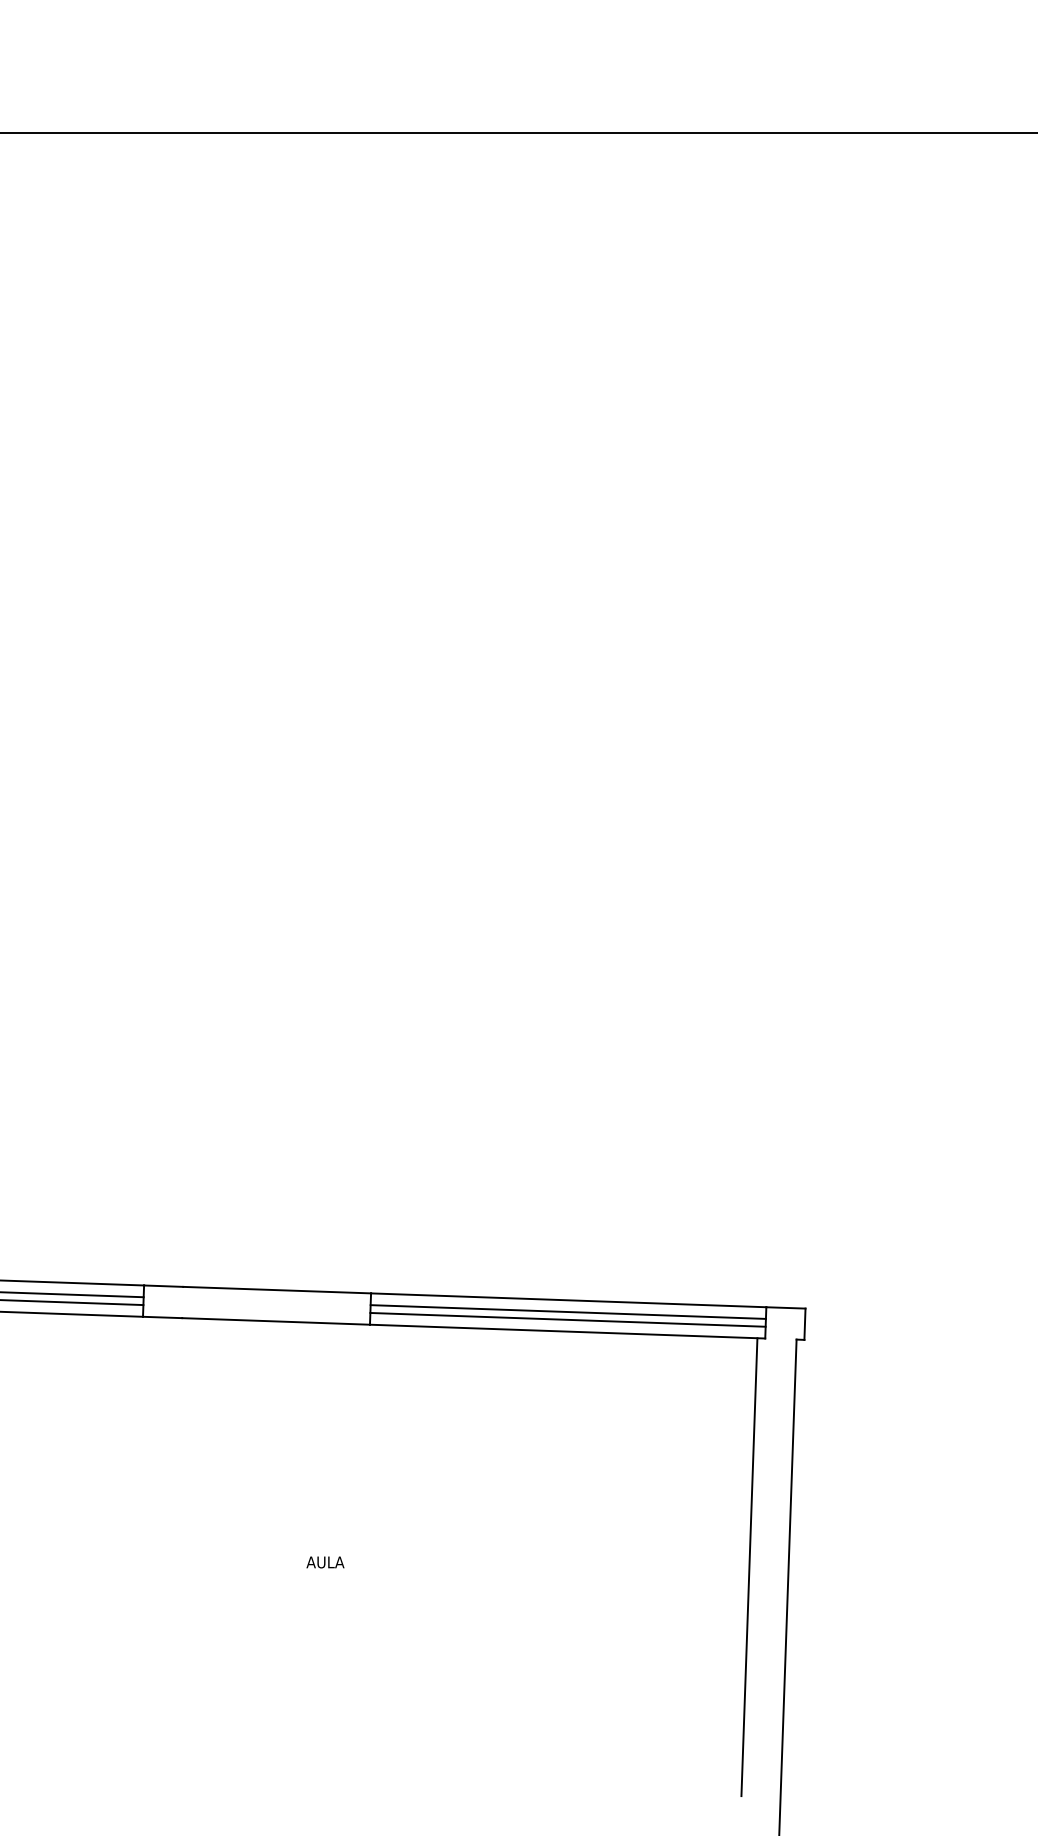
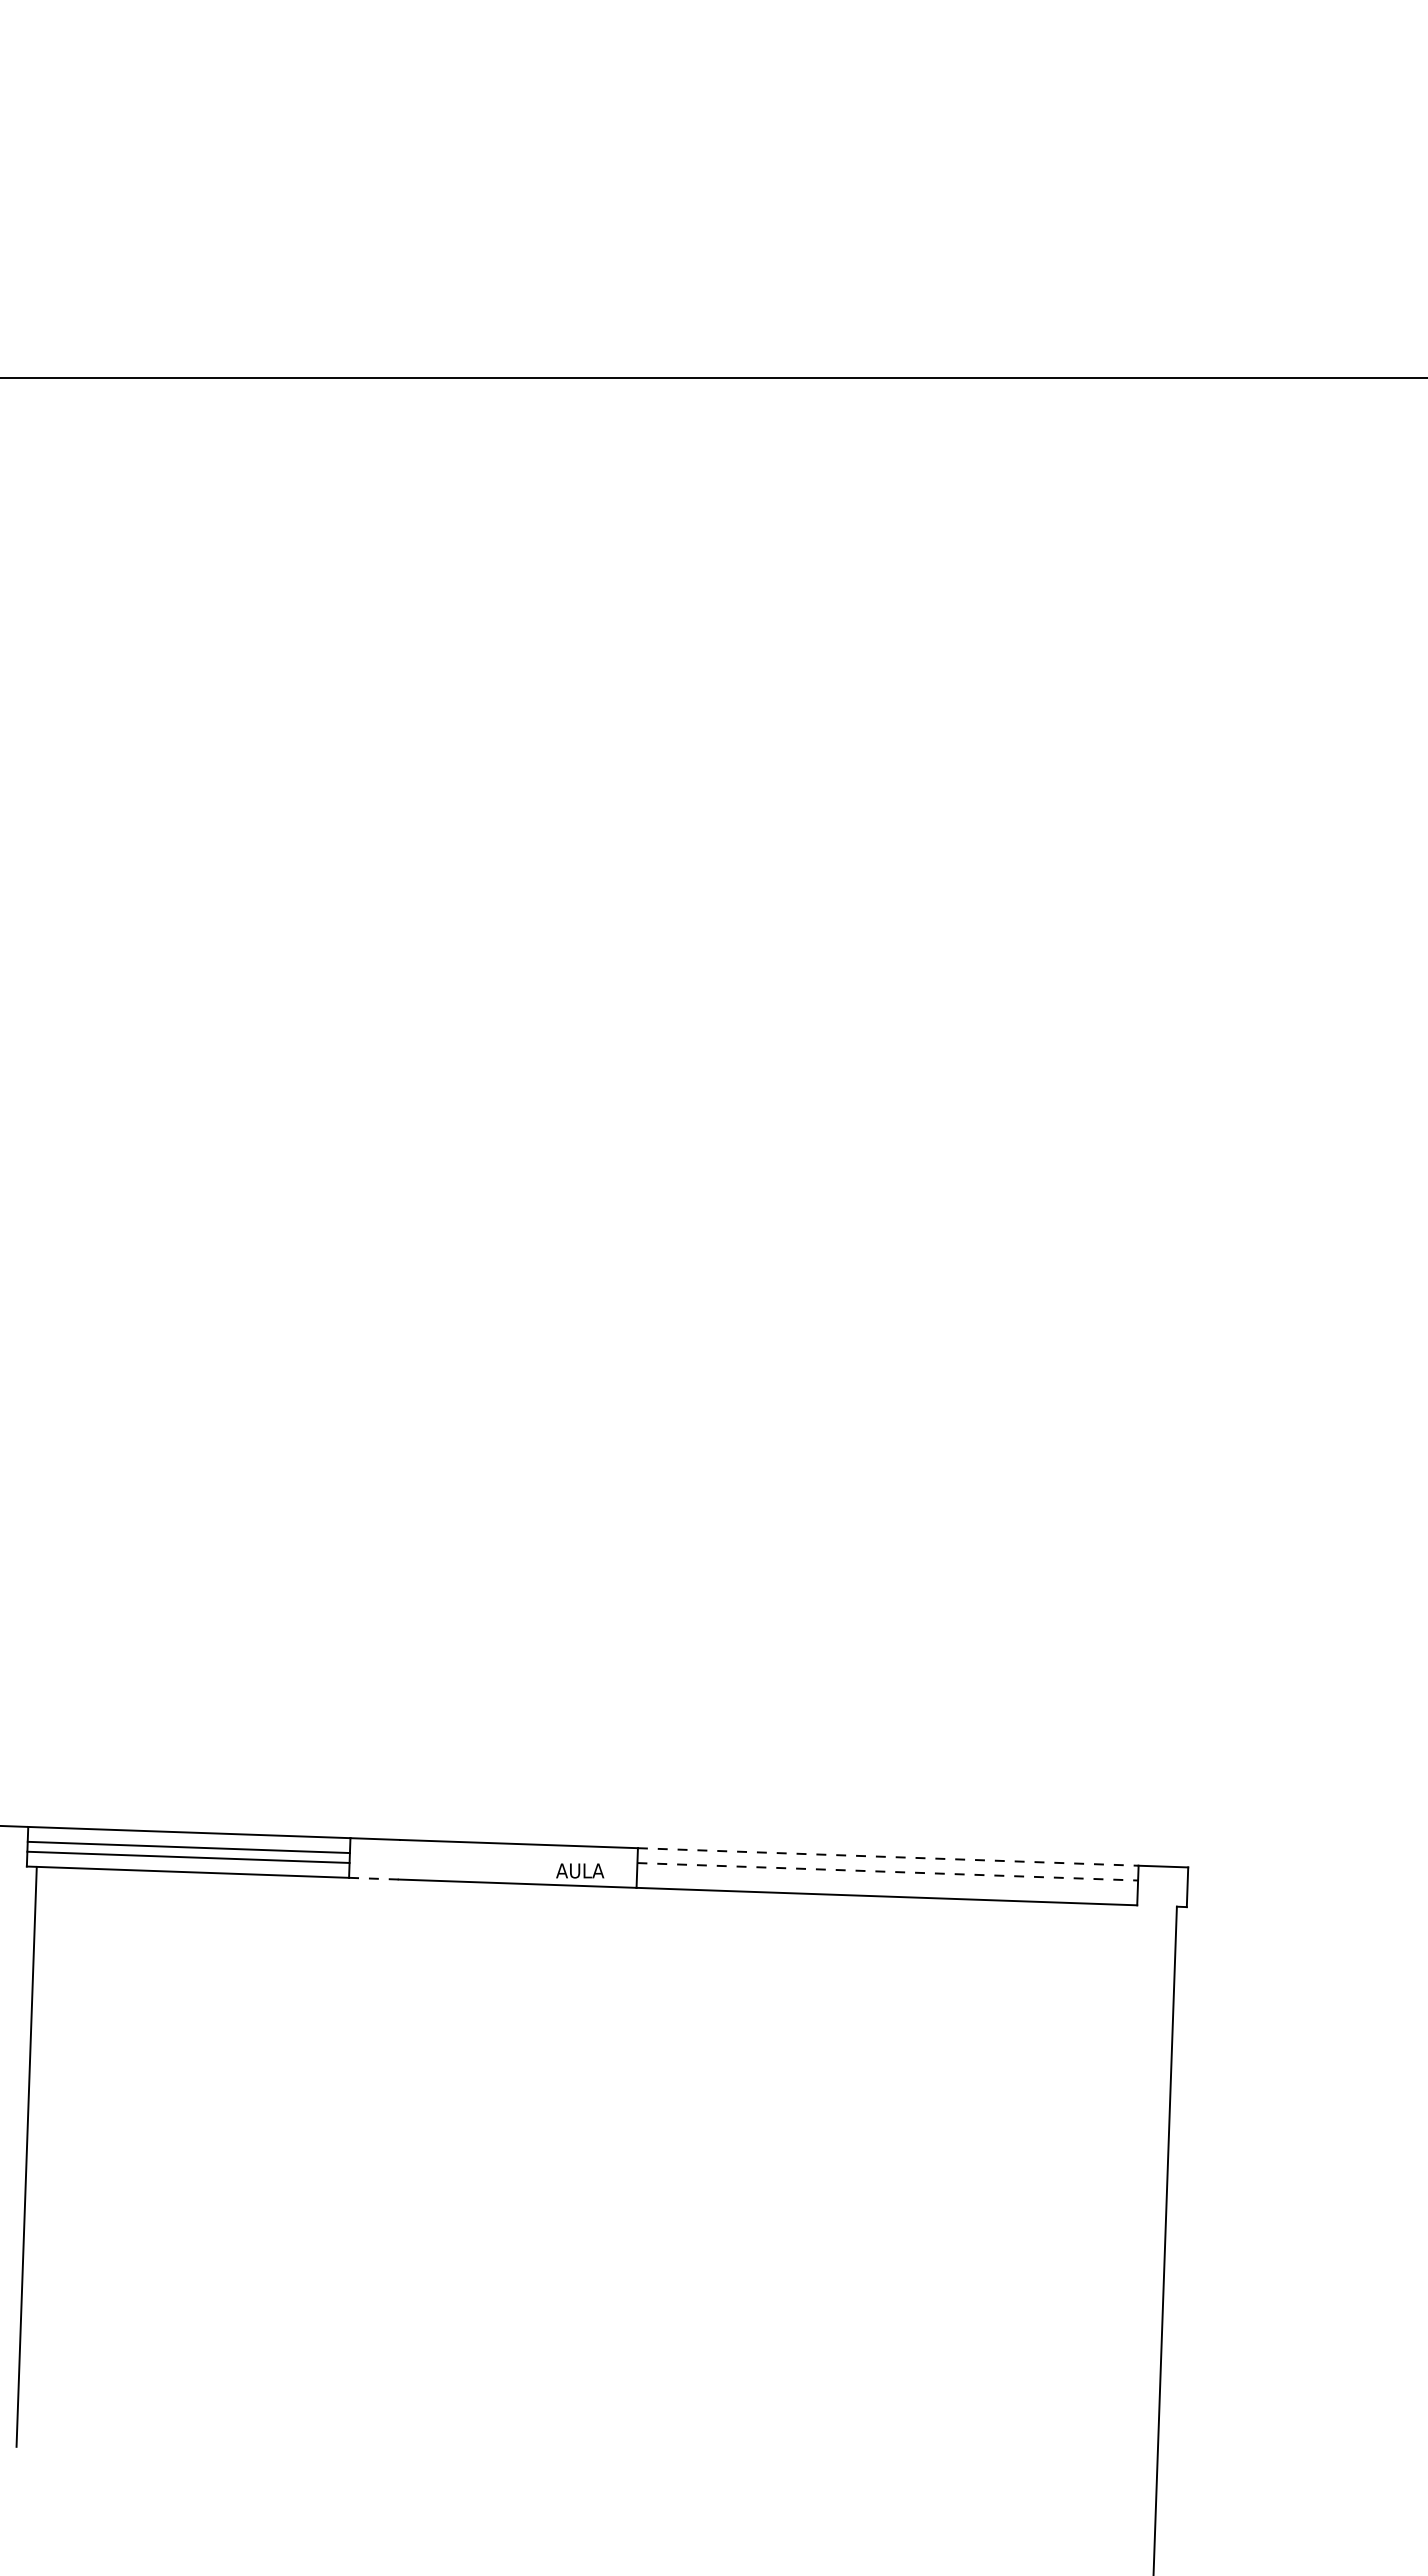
line: (568, 1299) -> (888, 1856), solid -> dashed
line: (568, 1311) -> (888, 1871), solid -> dashed
line: (162, 1317) -> (373, 1878), solid -> dashed
line: (568, 1319) -> (887, 1881), removed
text: (325, 1562) -> (580, 1870), moved
line: (749, 1566) -> (1117, 2194), removed

